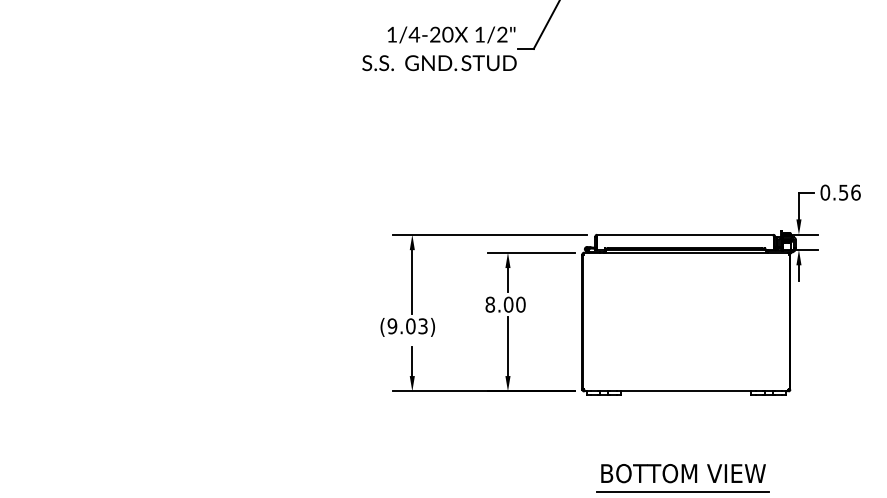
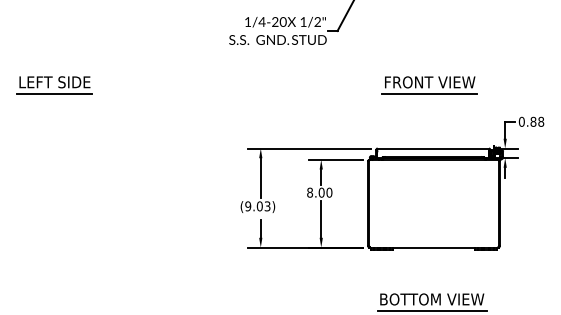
part: (85, 135) -> (54, 85), added
part: (679, 135) -> (429, 85), added
text: (850, 192) -> (537, 121), 0.56 -> 0.88

